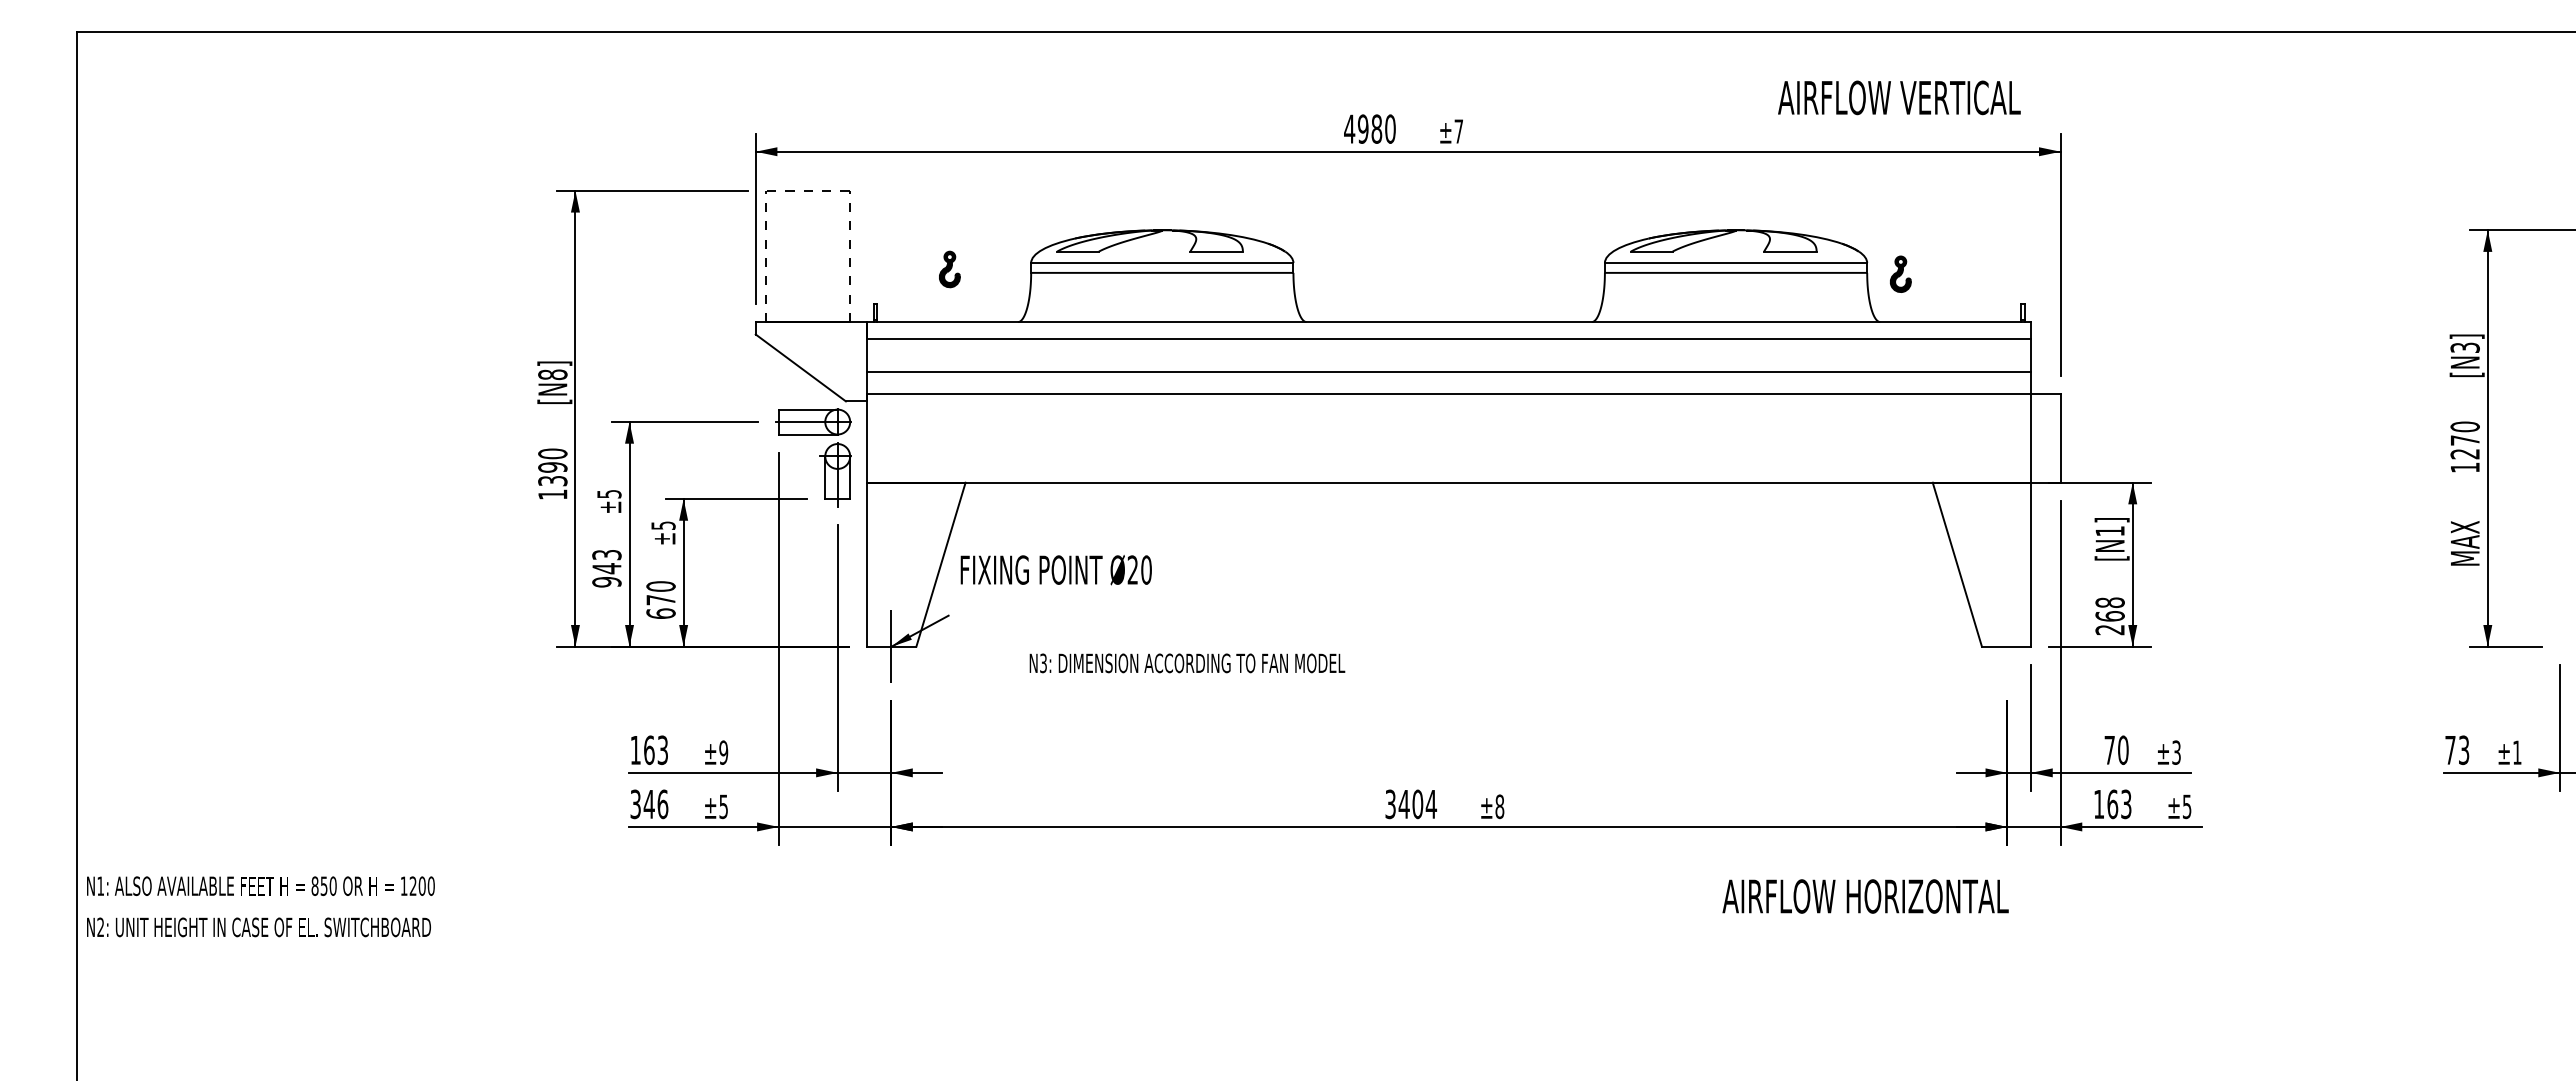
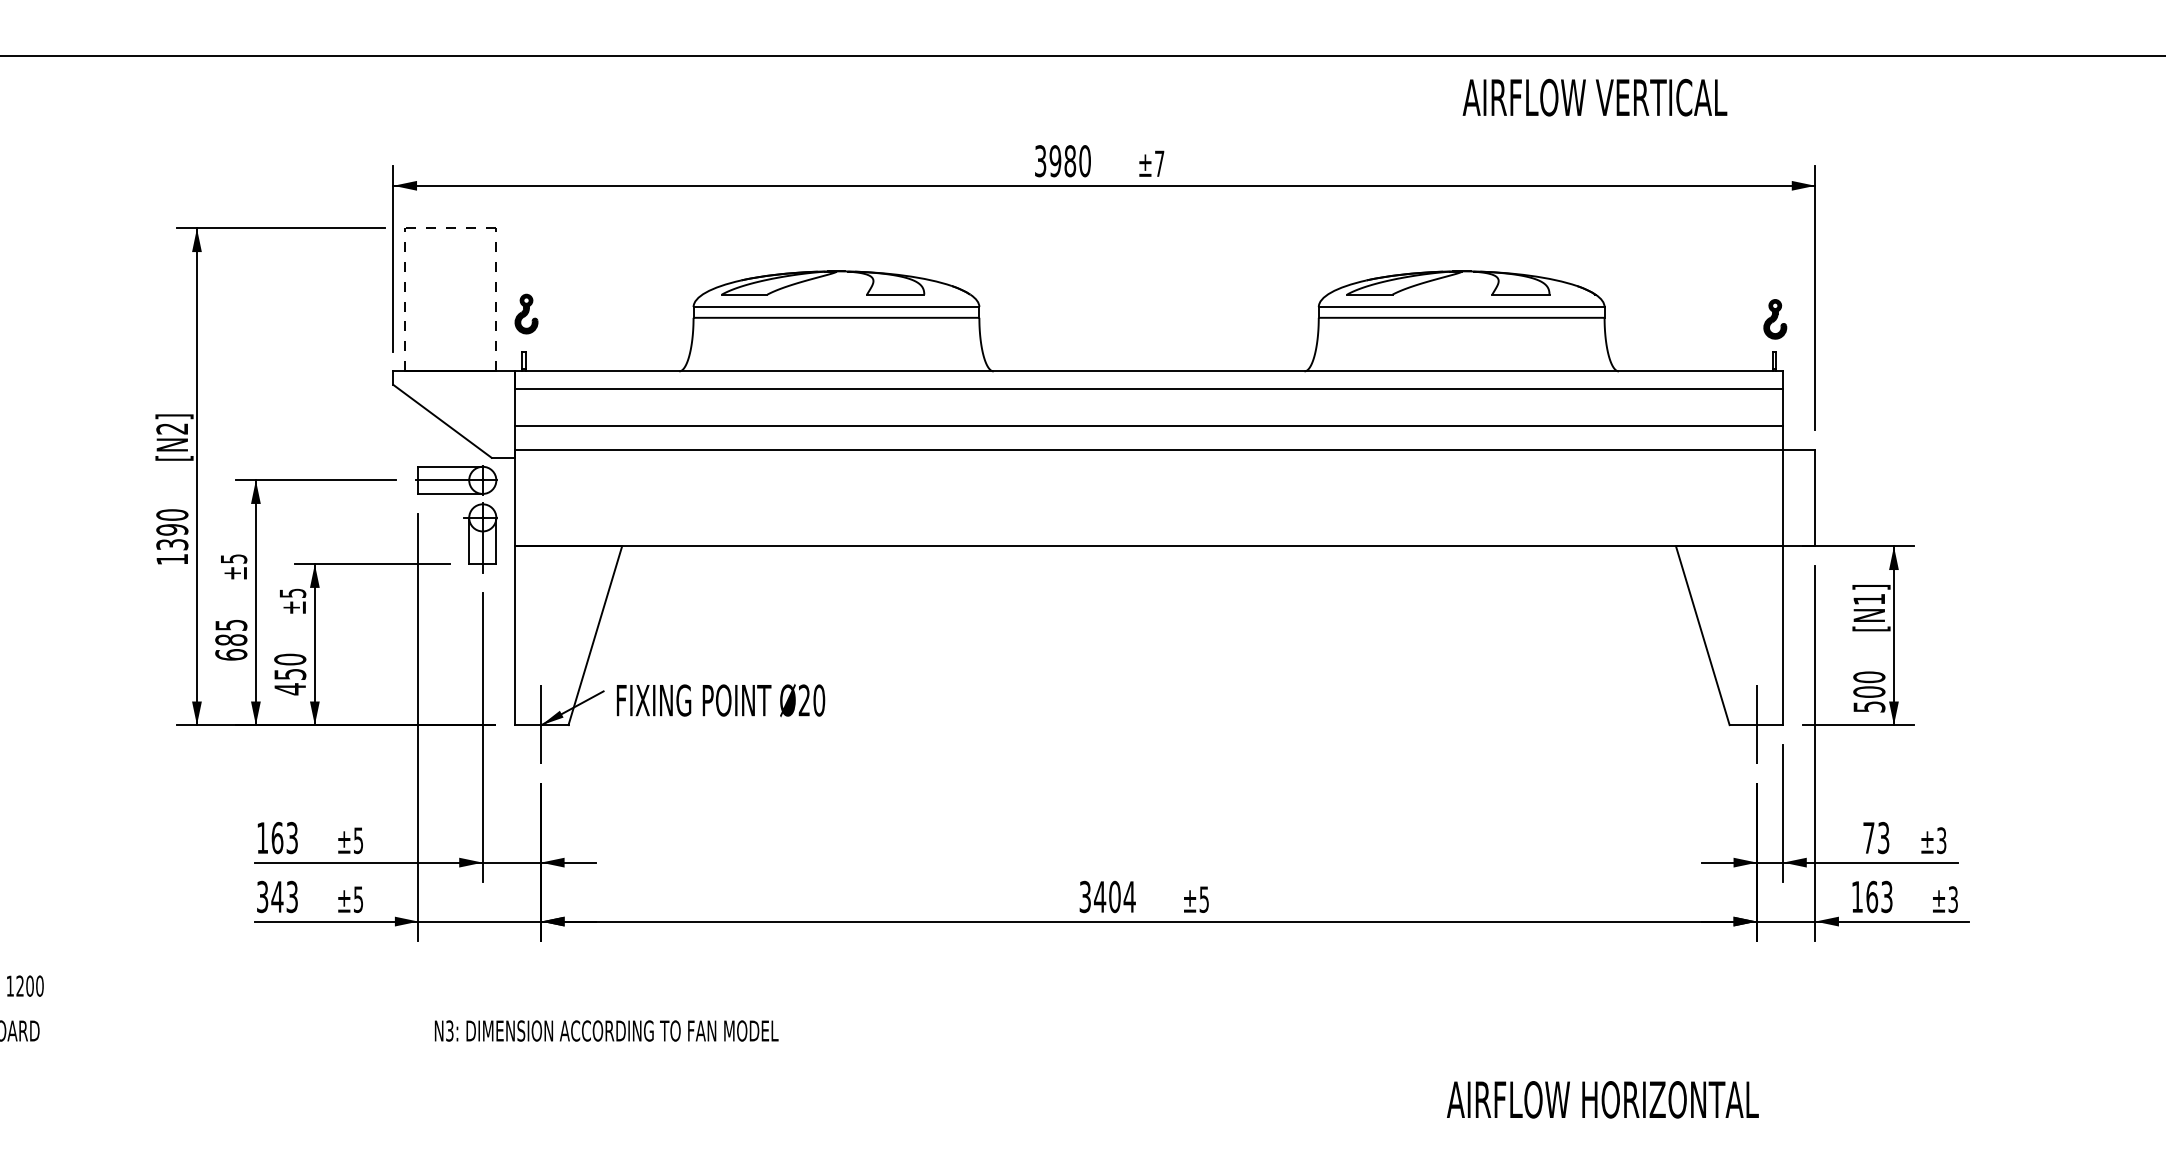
text: (1899, 97) -> (1595, 97), moved
text: (1349, 128) -> (1040, 160), 4980 -> 3980
part: (949, 269) -> (526, 314), moved
part: (1900, 273) -> (1774, 318), moved
text: (552, 374) -> (171, 428), [N8] -> [N2]
text: (606, 568) -> (230, 639), 943 -> 685
text: (1055, 570) -> (720, 700), moved
text: (660, 607) -> (289, 682), 670 -> 450
text: (2109, 616) -> (1868, 692), 268 -> 500
line: (2007, 645) -> (1757, 723), added
text: (1187, 663) -> (606, 1031), moved
text: (2123, 750) -> (1883, 838), 70 -> 73
text: (723, 752) -> (358, 840), ±9 -> ±5
text: (662, 804) -> (291, 897), 346 -> 343
text: (1499, 806) -> (1203, 899), ±8 -> ±5
text: (2187, 806) -> (1953, 899), ±5 -> ±3
text: (1865, 896) -> (1602, 1099), moved

